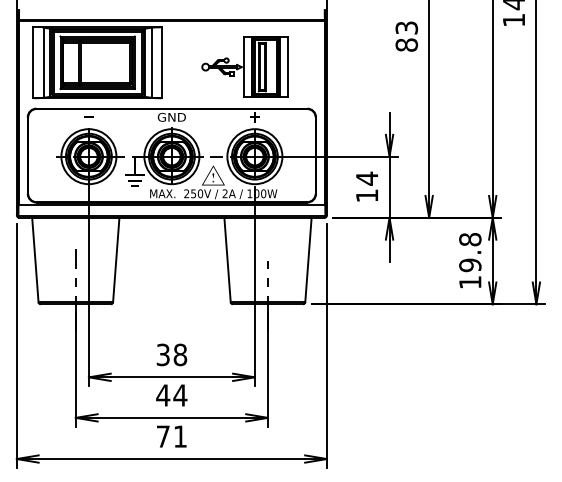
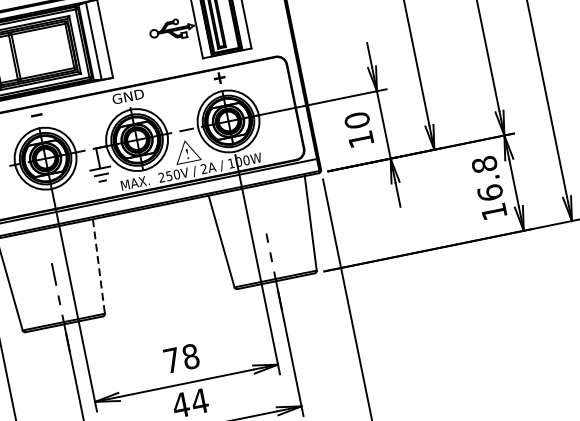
text: (366, 178) -> (356, 120), 14 -> 10
line: (116, 260) -> (99, 266), solid -> dashed
text: (470, 265) -> (490, 193), 19.8 -> 16.8
text: (162, 354) -> (171, 360), 38 -> 78

